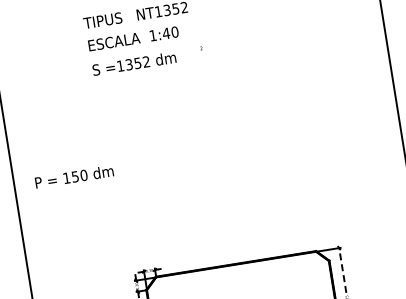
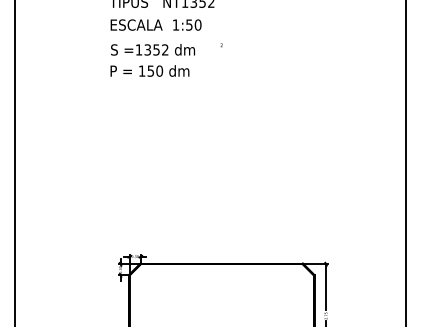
text: (165, 33) -> (188, 24), 1:40 -> 1:50
text: (73, 176) -> (149, 70), moved
line: (343, 270) -> (326, 286), dashed -> solid

